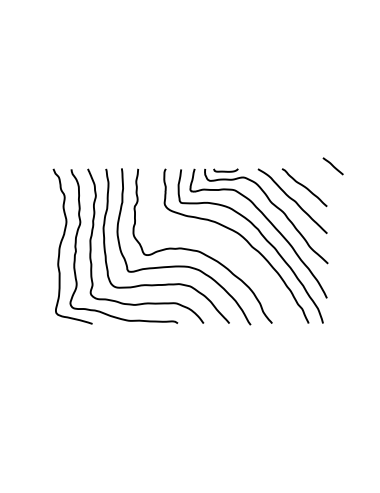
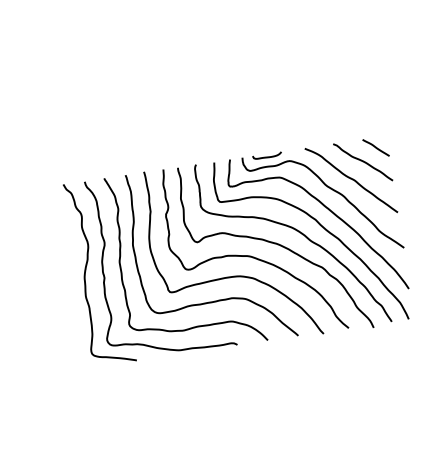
line: (332, 166) -> (375, 148), moved
curve: (221, 245) -> (275, 245), added

